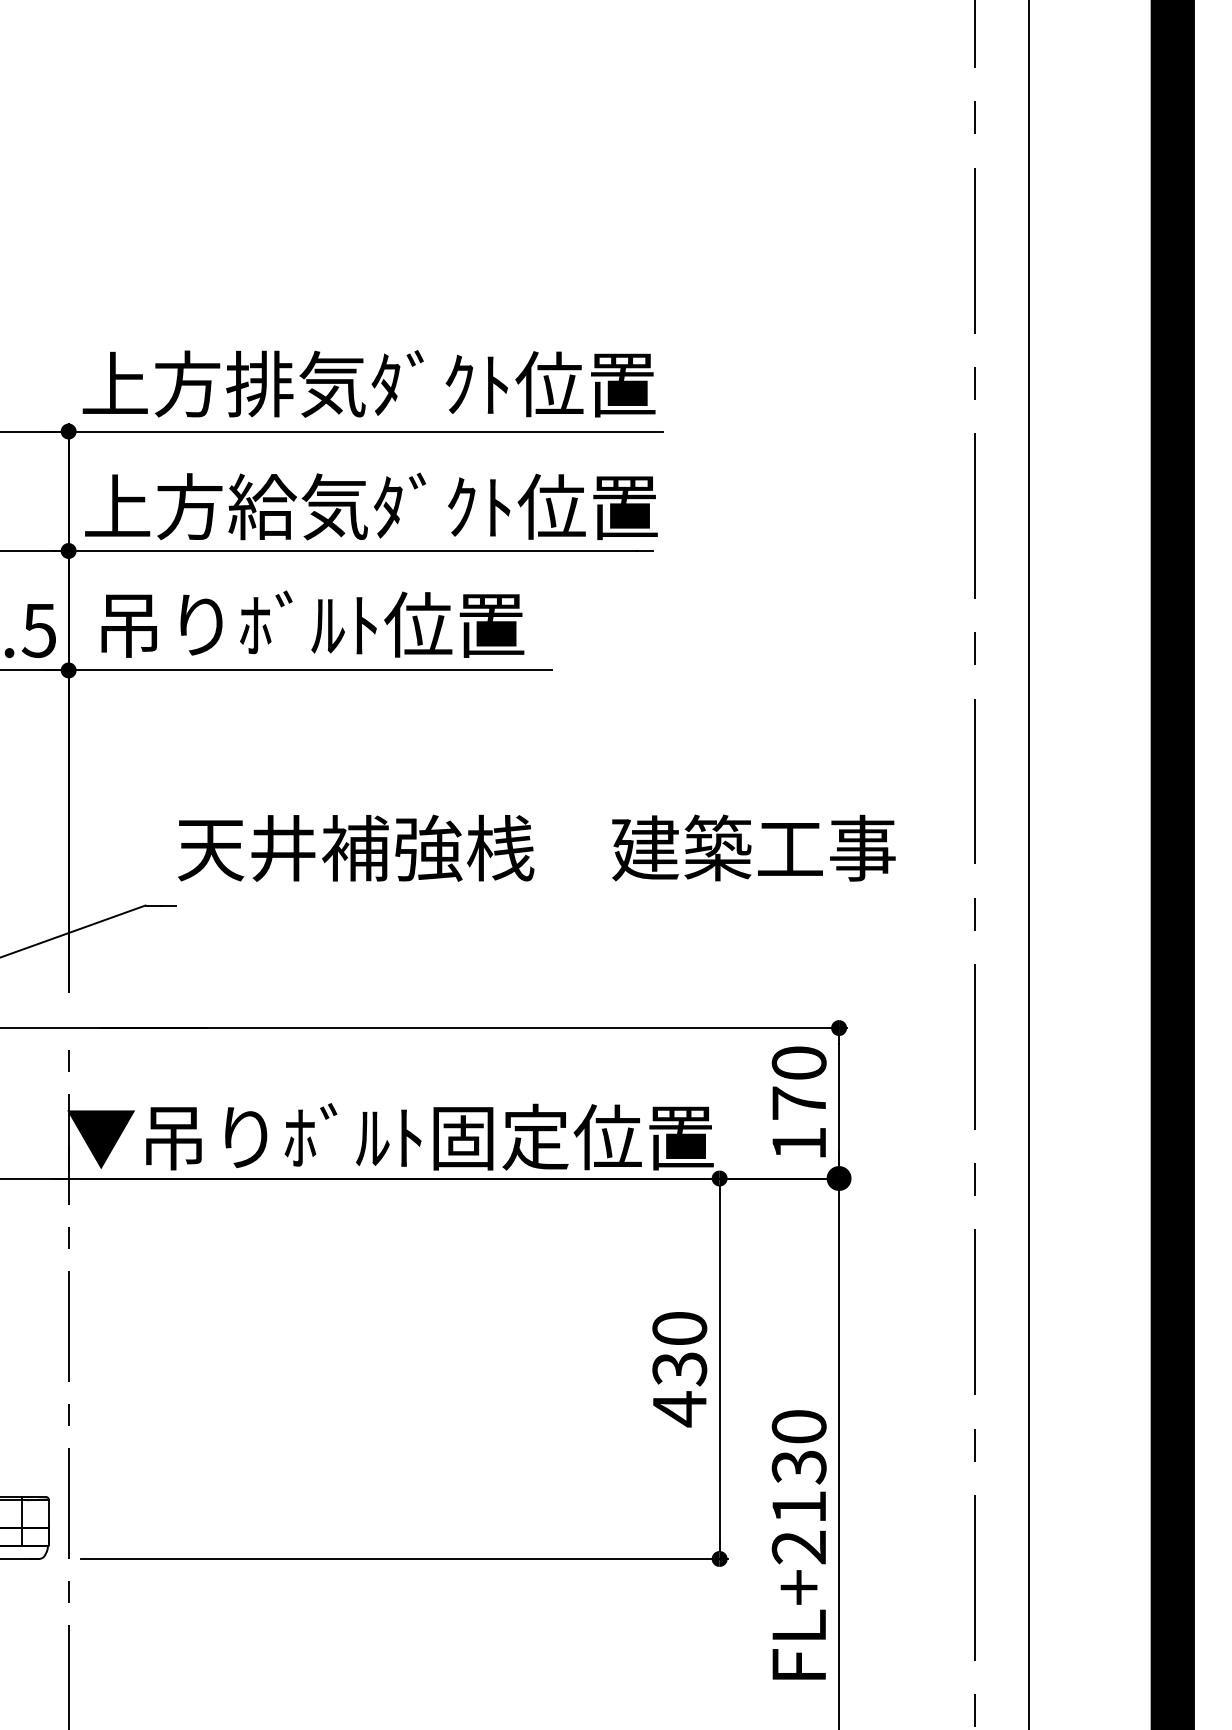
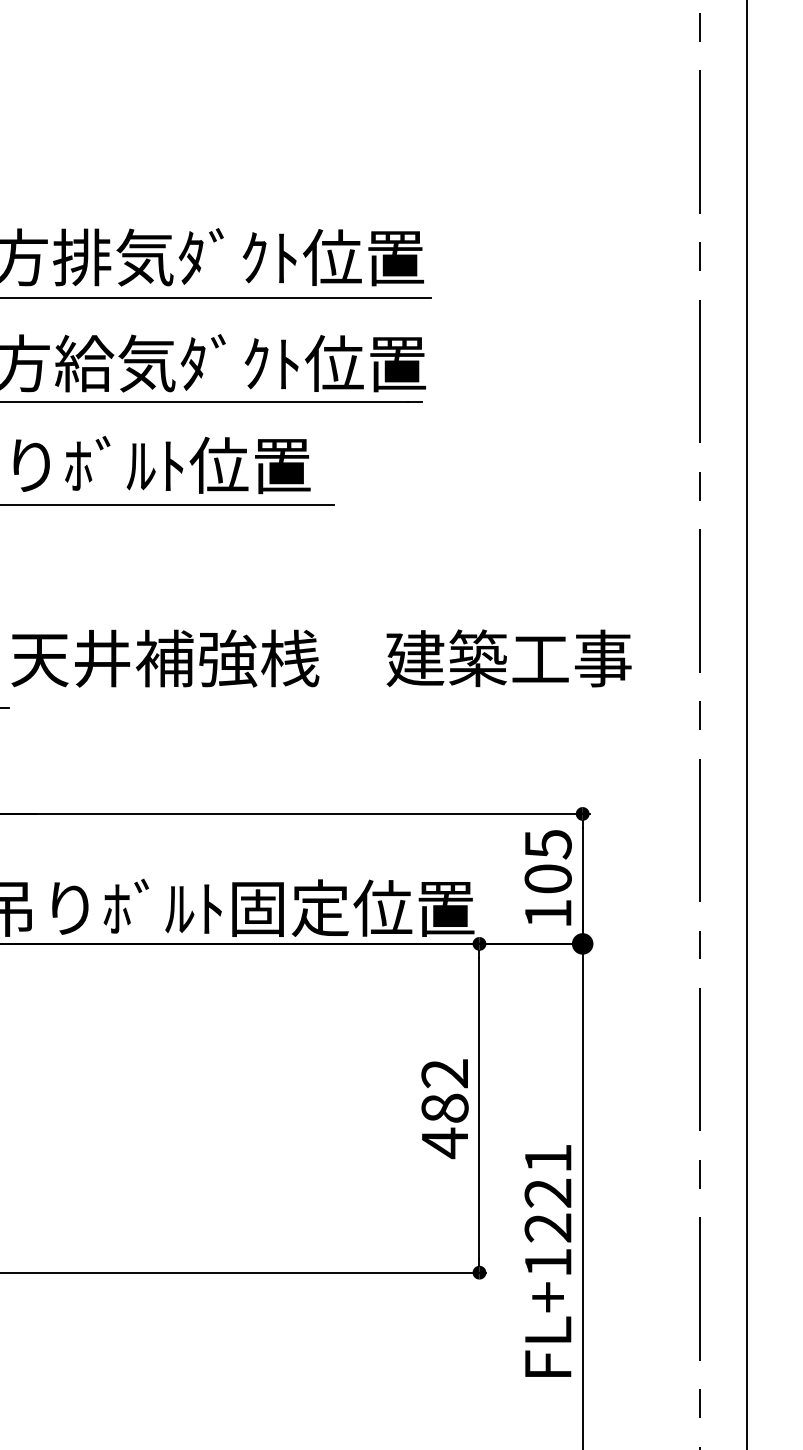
text: (798, 1082) -> (547, 860), 170 -> 105
text: (679, 1349) -> (444, 1091), 430 -> 482
text: (798, 1487) -> (547, 1210), FL+2130 -> FL+1221

